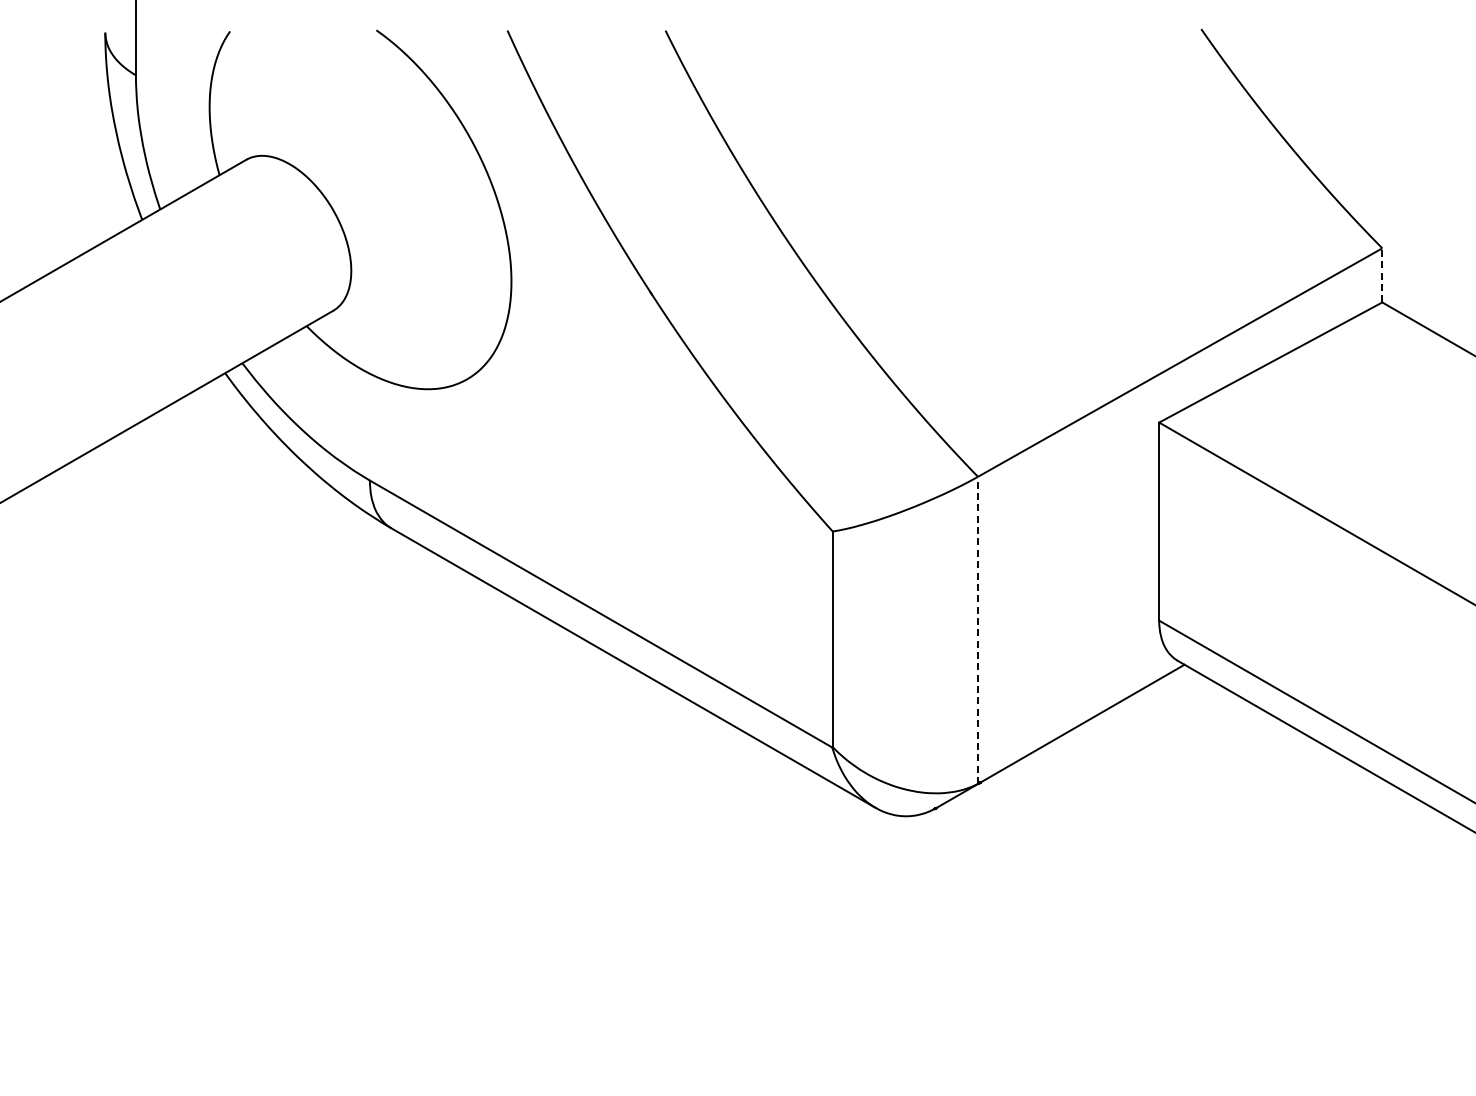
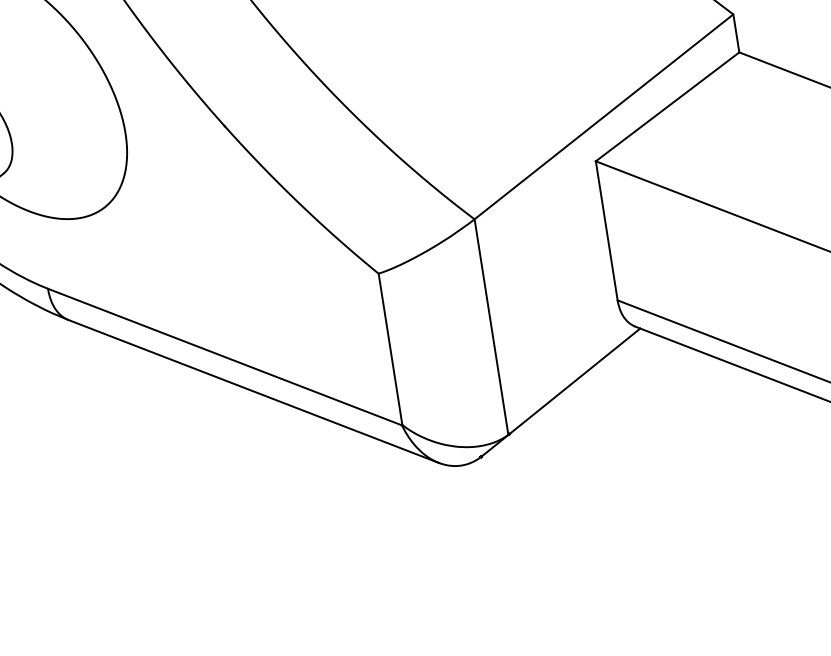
line: (1382, 274) -> (736, 32), dashed -> solid
line: (978, 630) -> (491, 327), dashed -> solid

